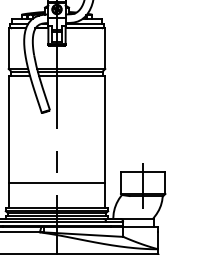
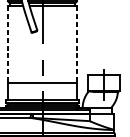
line: (8, 129) -> (7, 44), solid -> dashed
line: (105, 129) -> (77, 44), solid -> dashed

